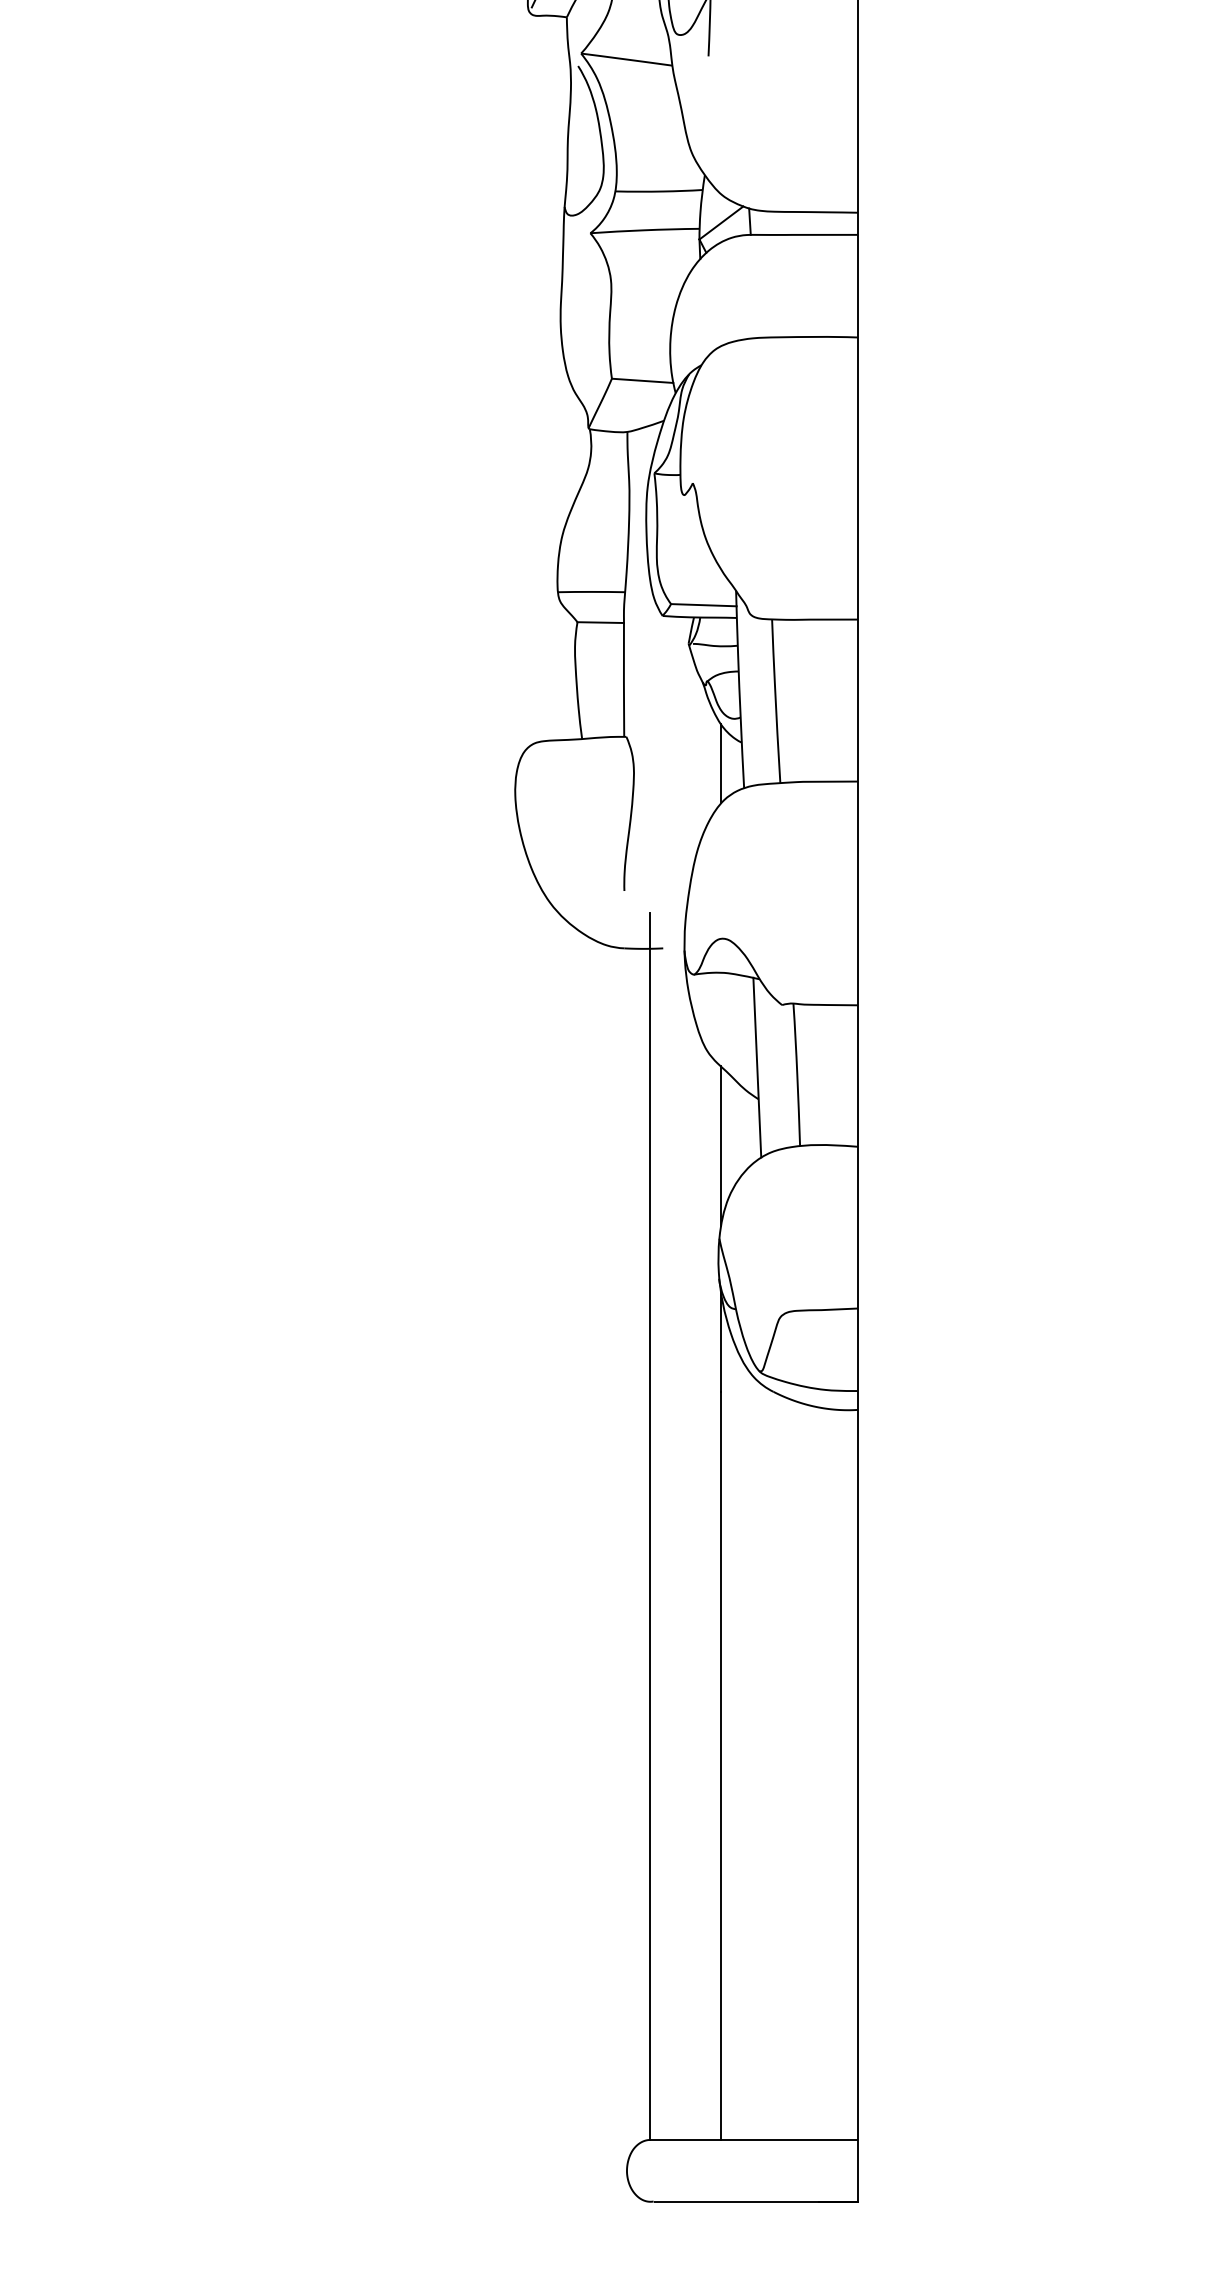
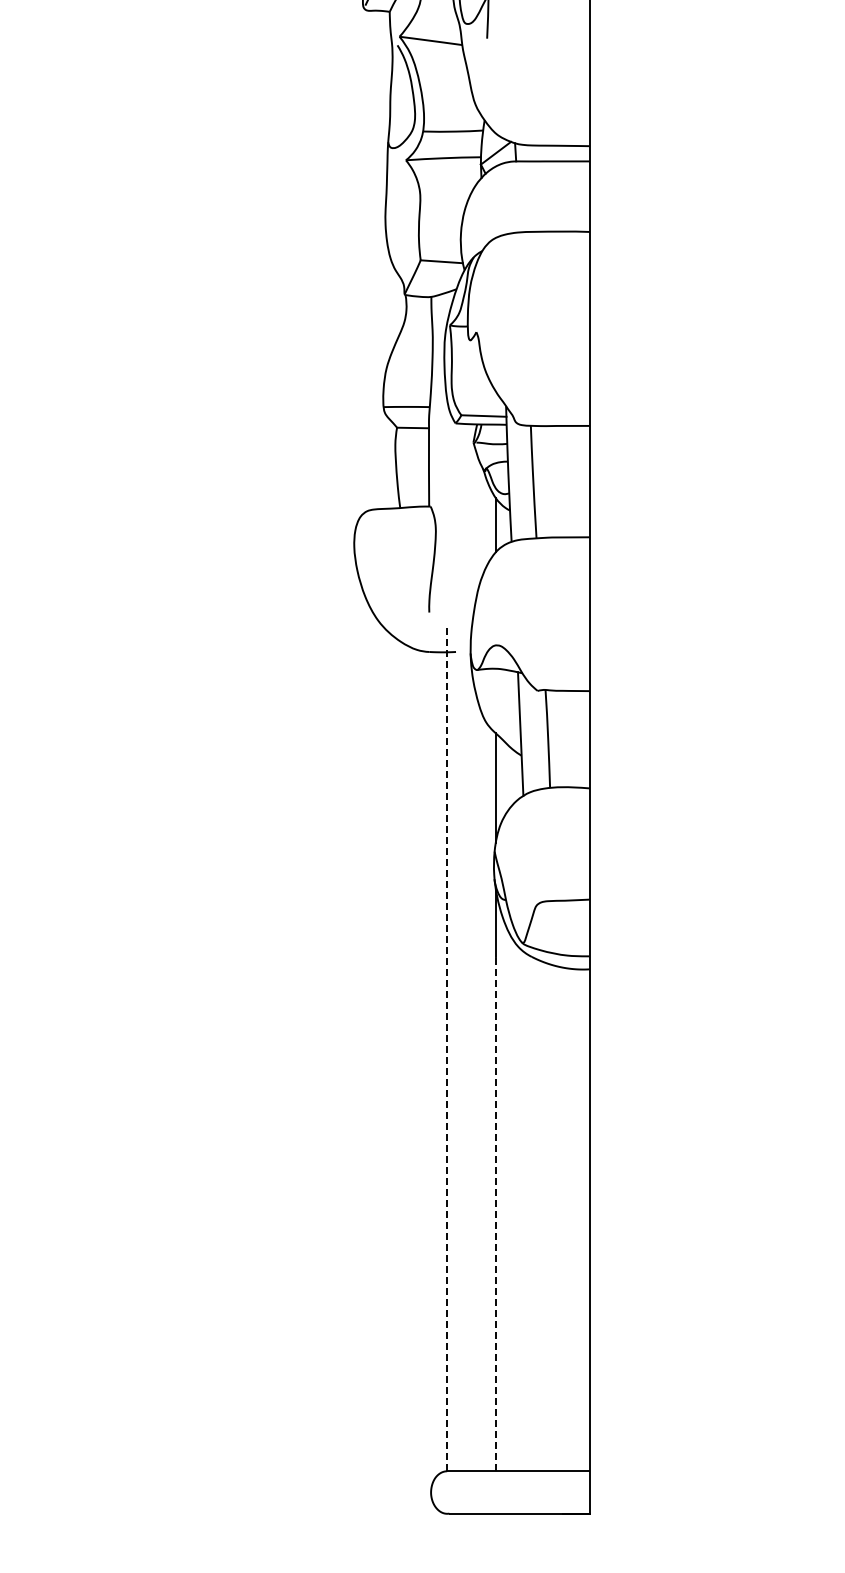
line: (650, 1526) -> (447, 1049), solid -> dashed
line: (720, 1765) -> (495, 1213), solid -> dashed

